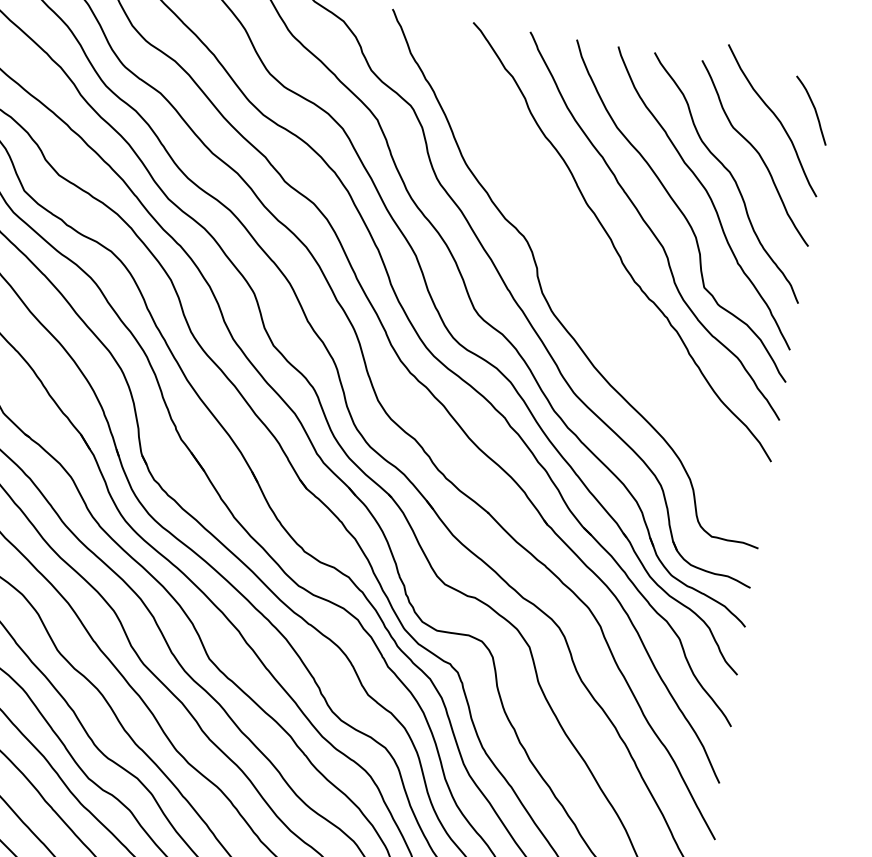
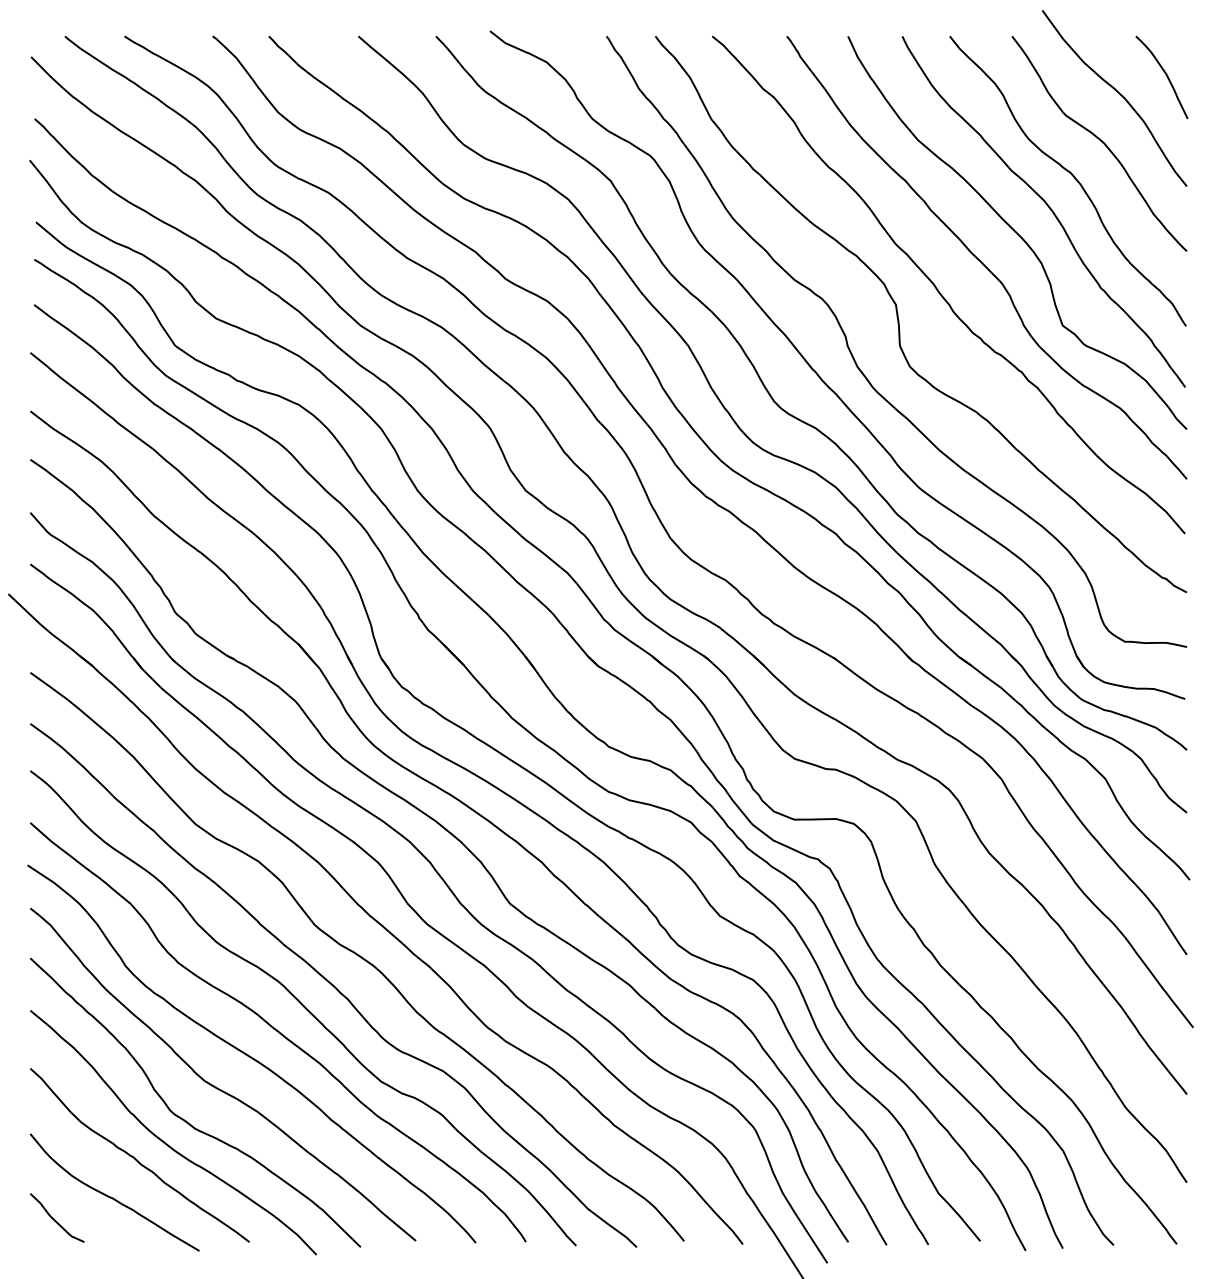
curve: (580, 263) -> (899, 320), added

